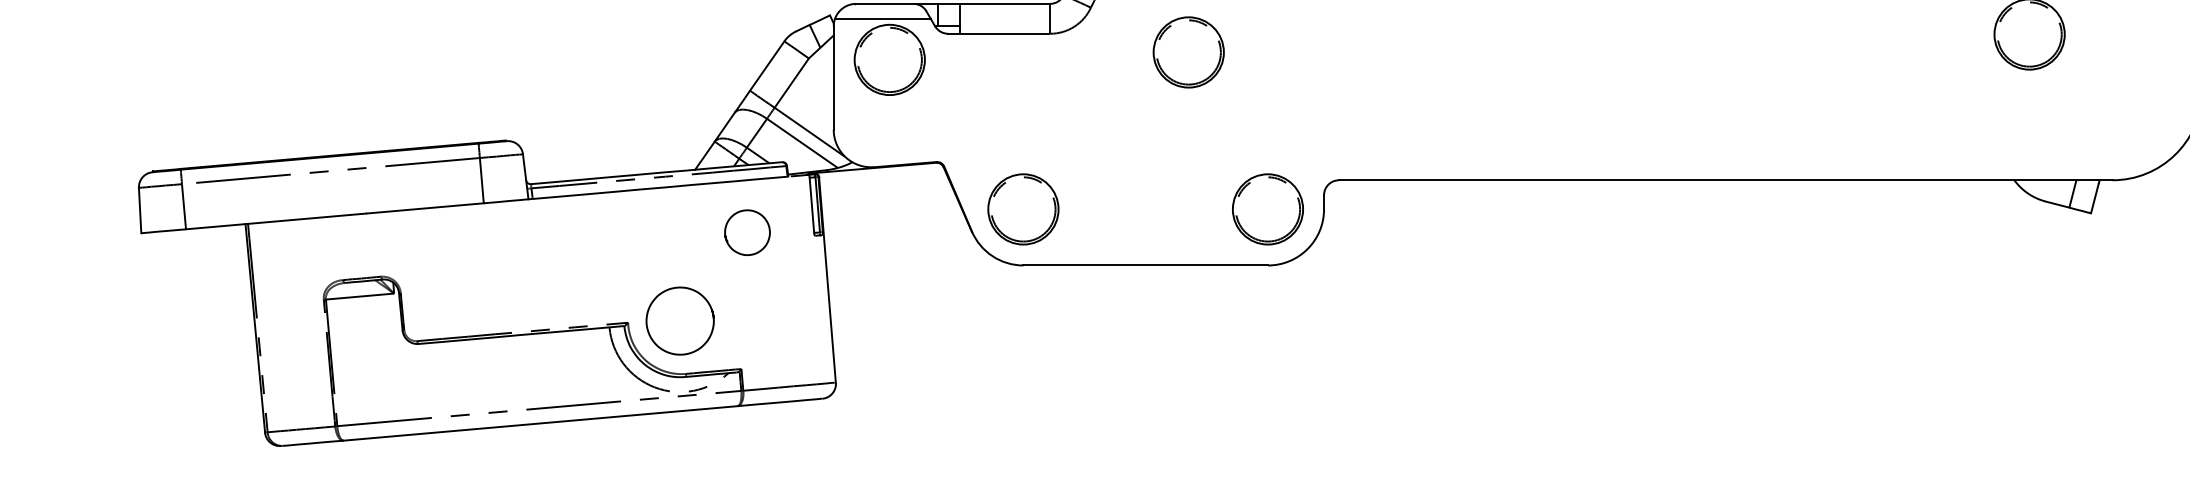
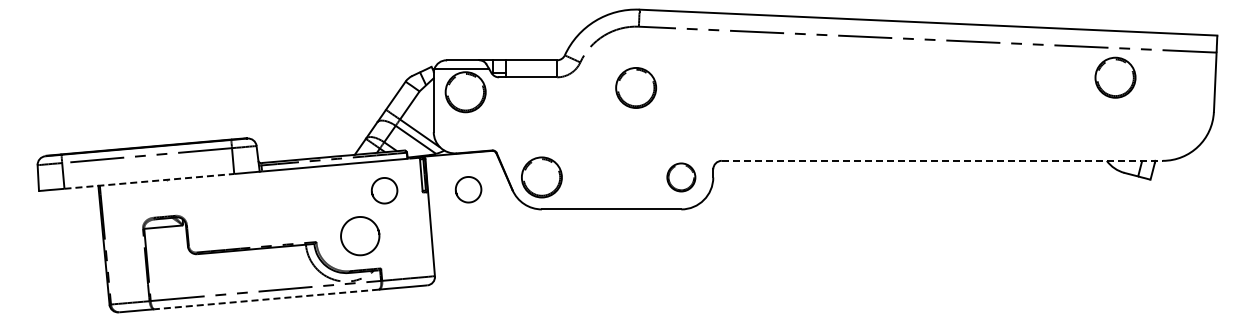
line: (1726, 179) -> (942, 160), solid -> dashed
part: (1268, 209) -> (681, 177), size x0.7
line: (335, 216) -> (149, 181), solid -> dashed
curve: (880, 216) -> (460, 181), added
curve: (692, 349) -> (367, 252), moved
line: (540, 423) -> (266, 299), solid -> dashed

